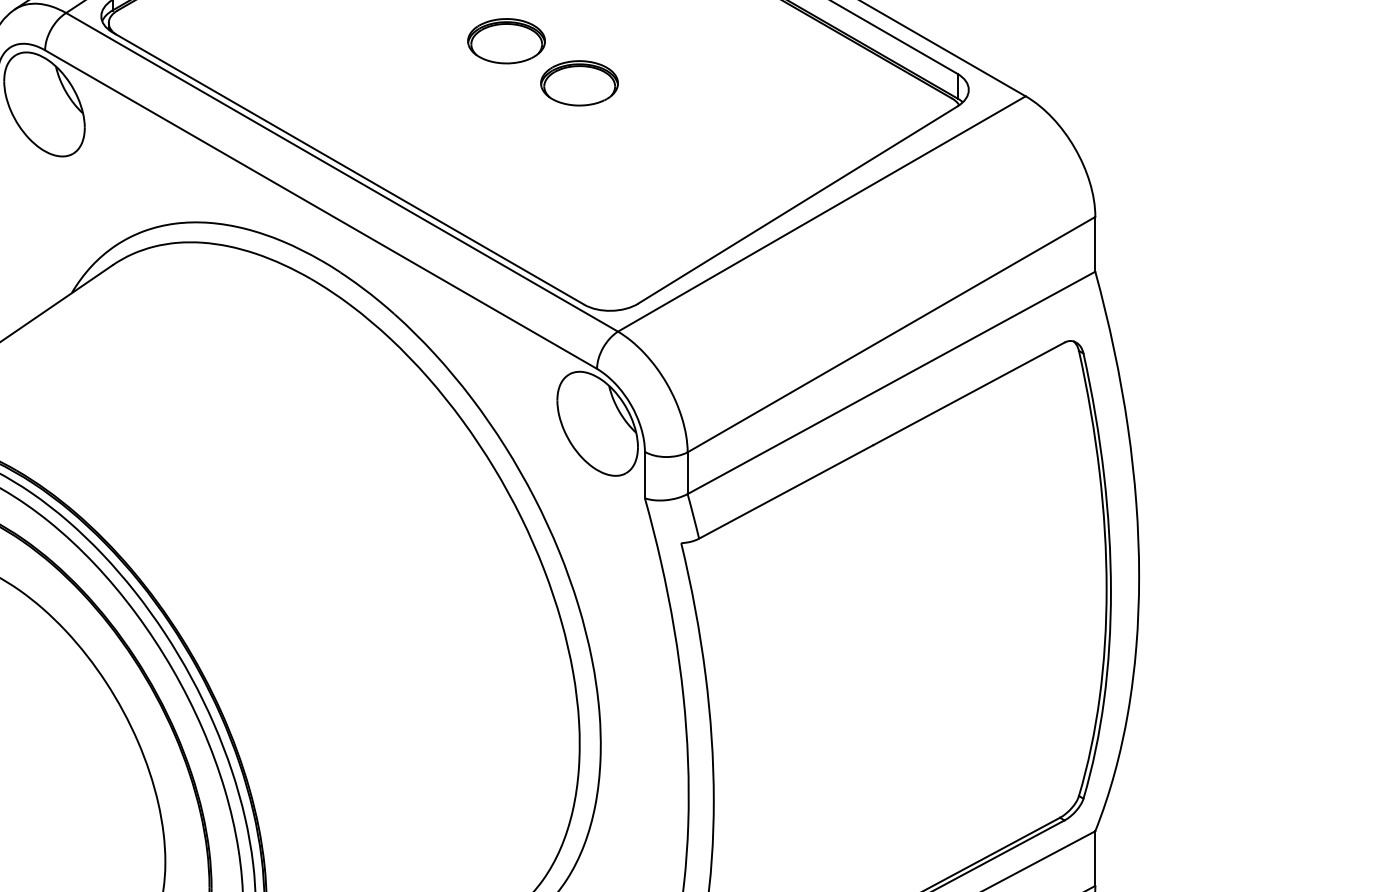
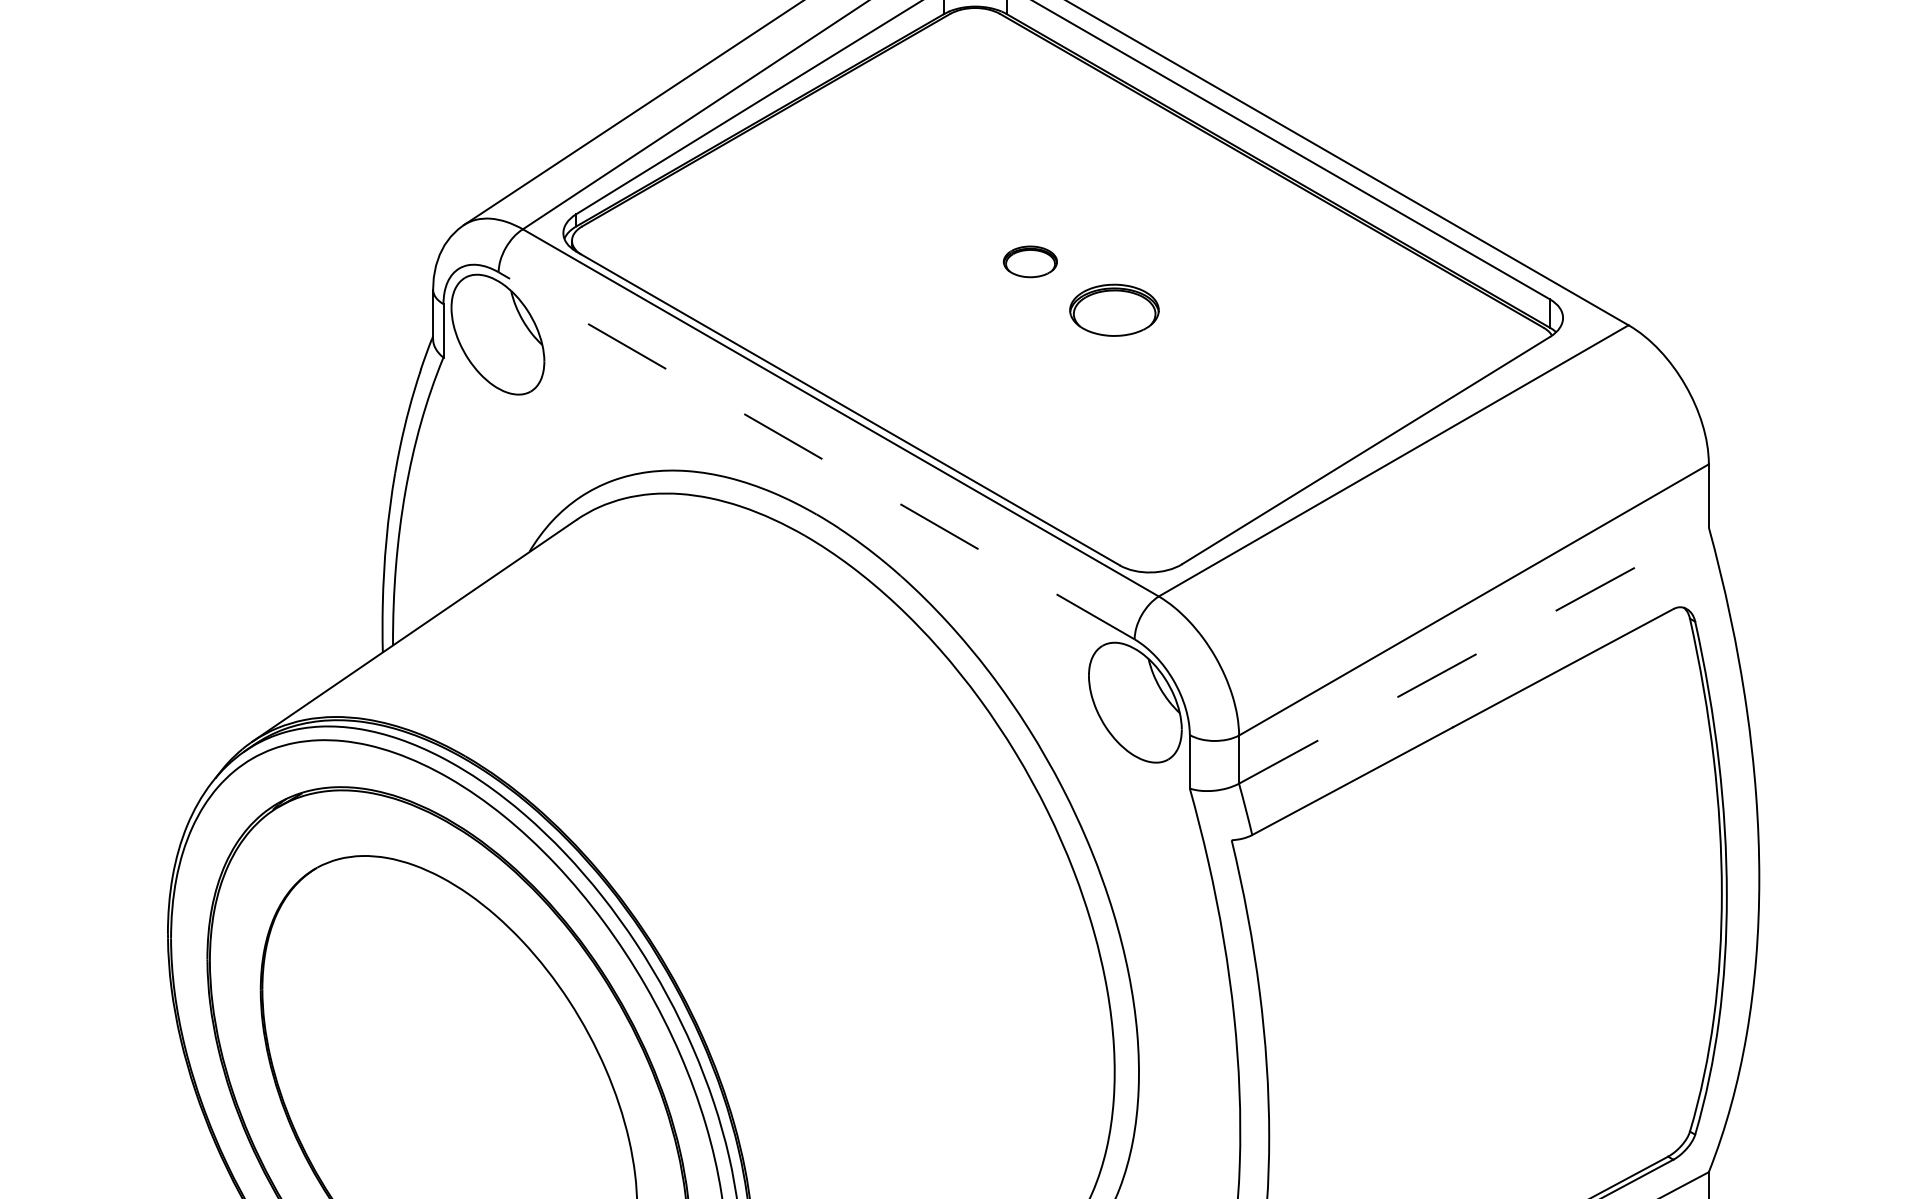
part: (506, 40) -> (1030, 261), size x0.6
line: (320, 209) -> (816, 455), solid -> dashed
line: (891, 382) -> (1473, 655), solid -> dashed

